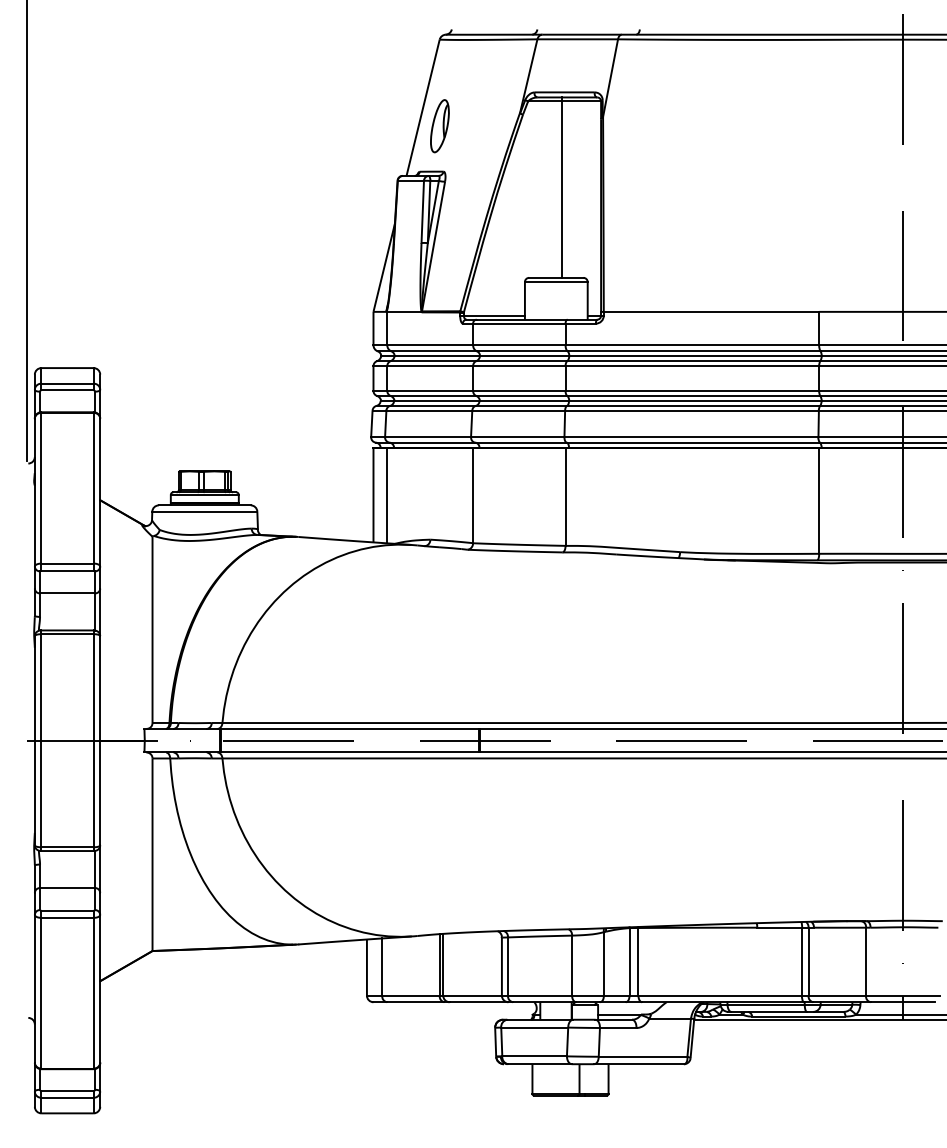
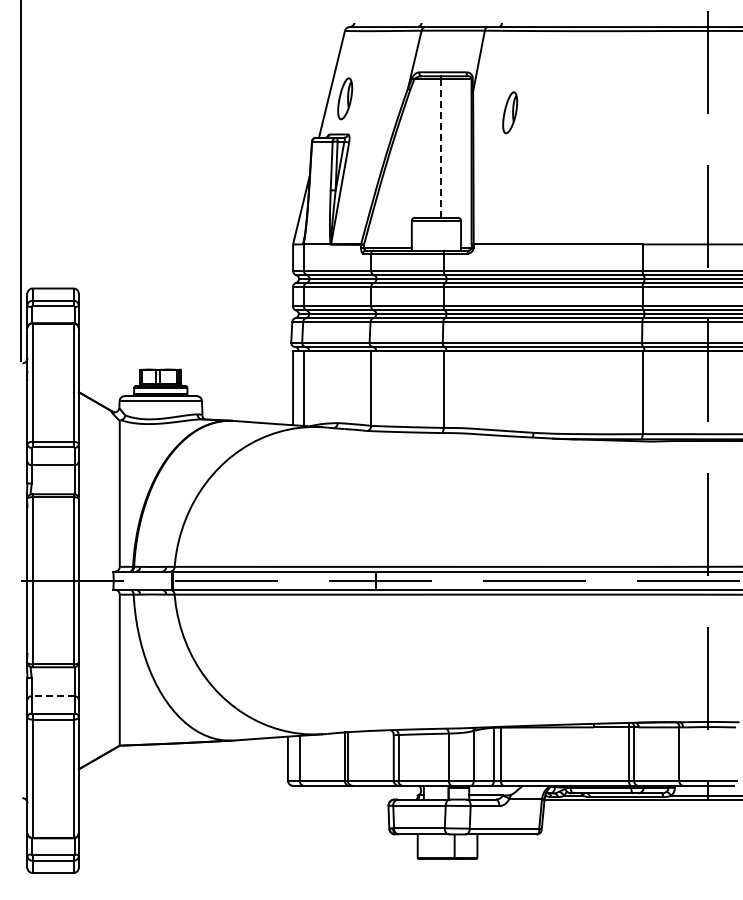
part: (650, 143) -> (510, 112), added
line: (561, 190) -> (440, 149), solid -> dashed
line: (68, 888) -> (53, 696), solid -> dashed

